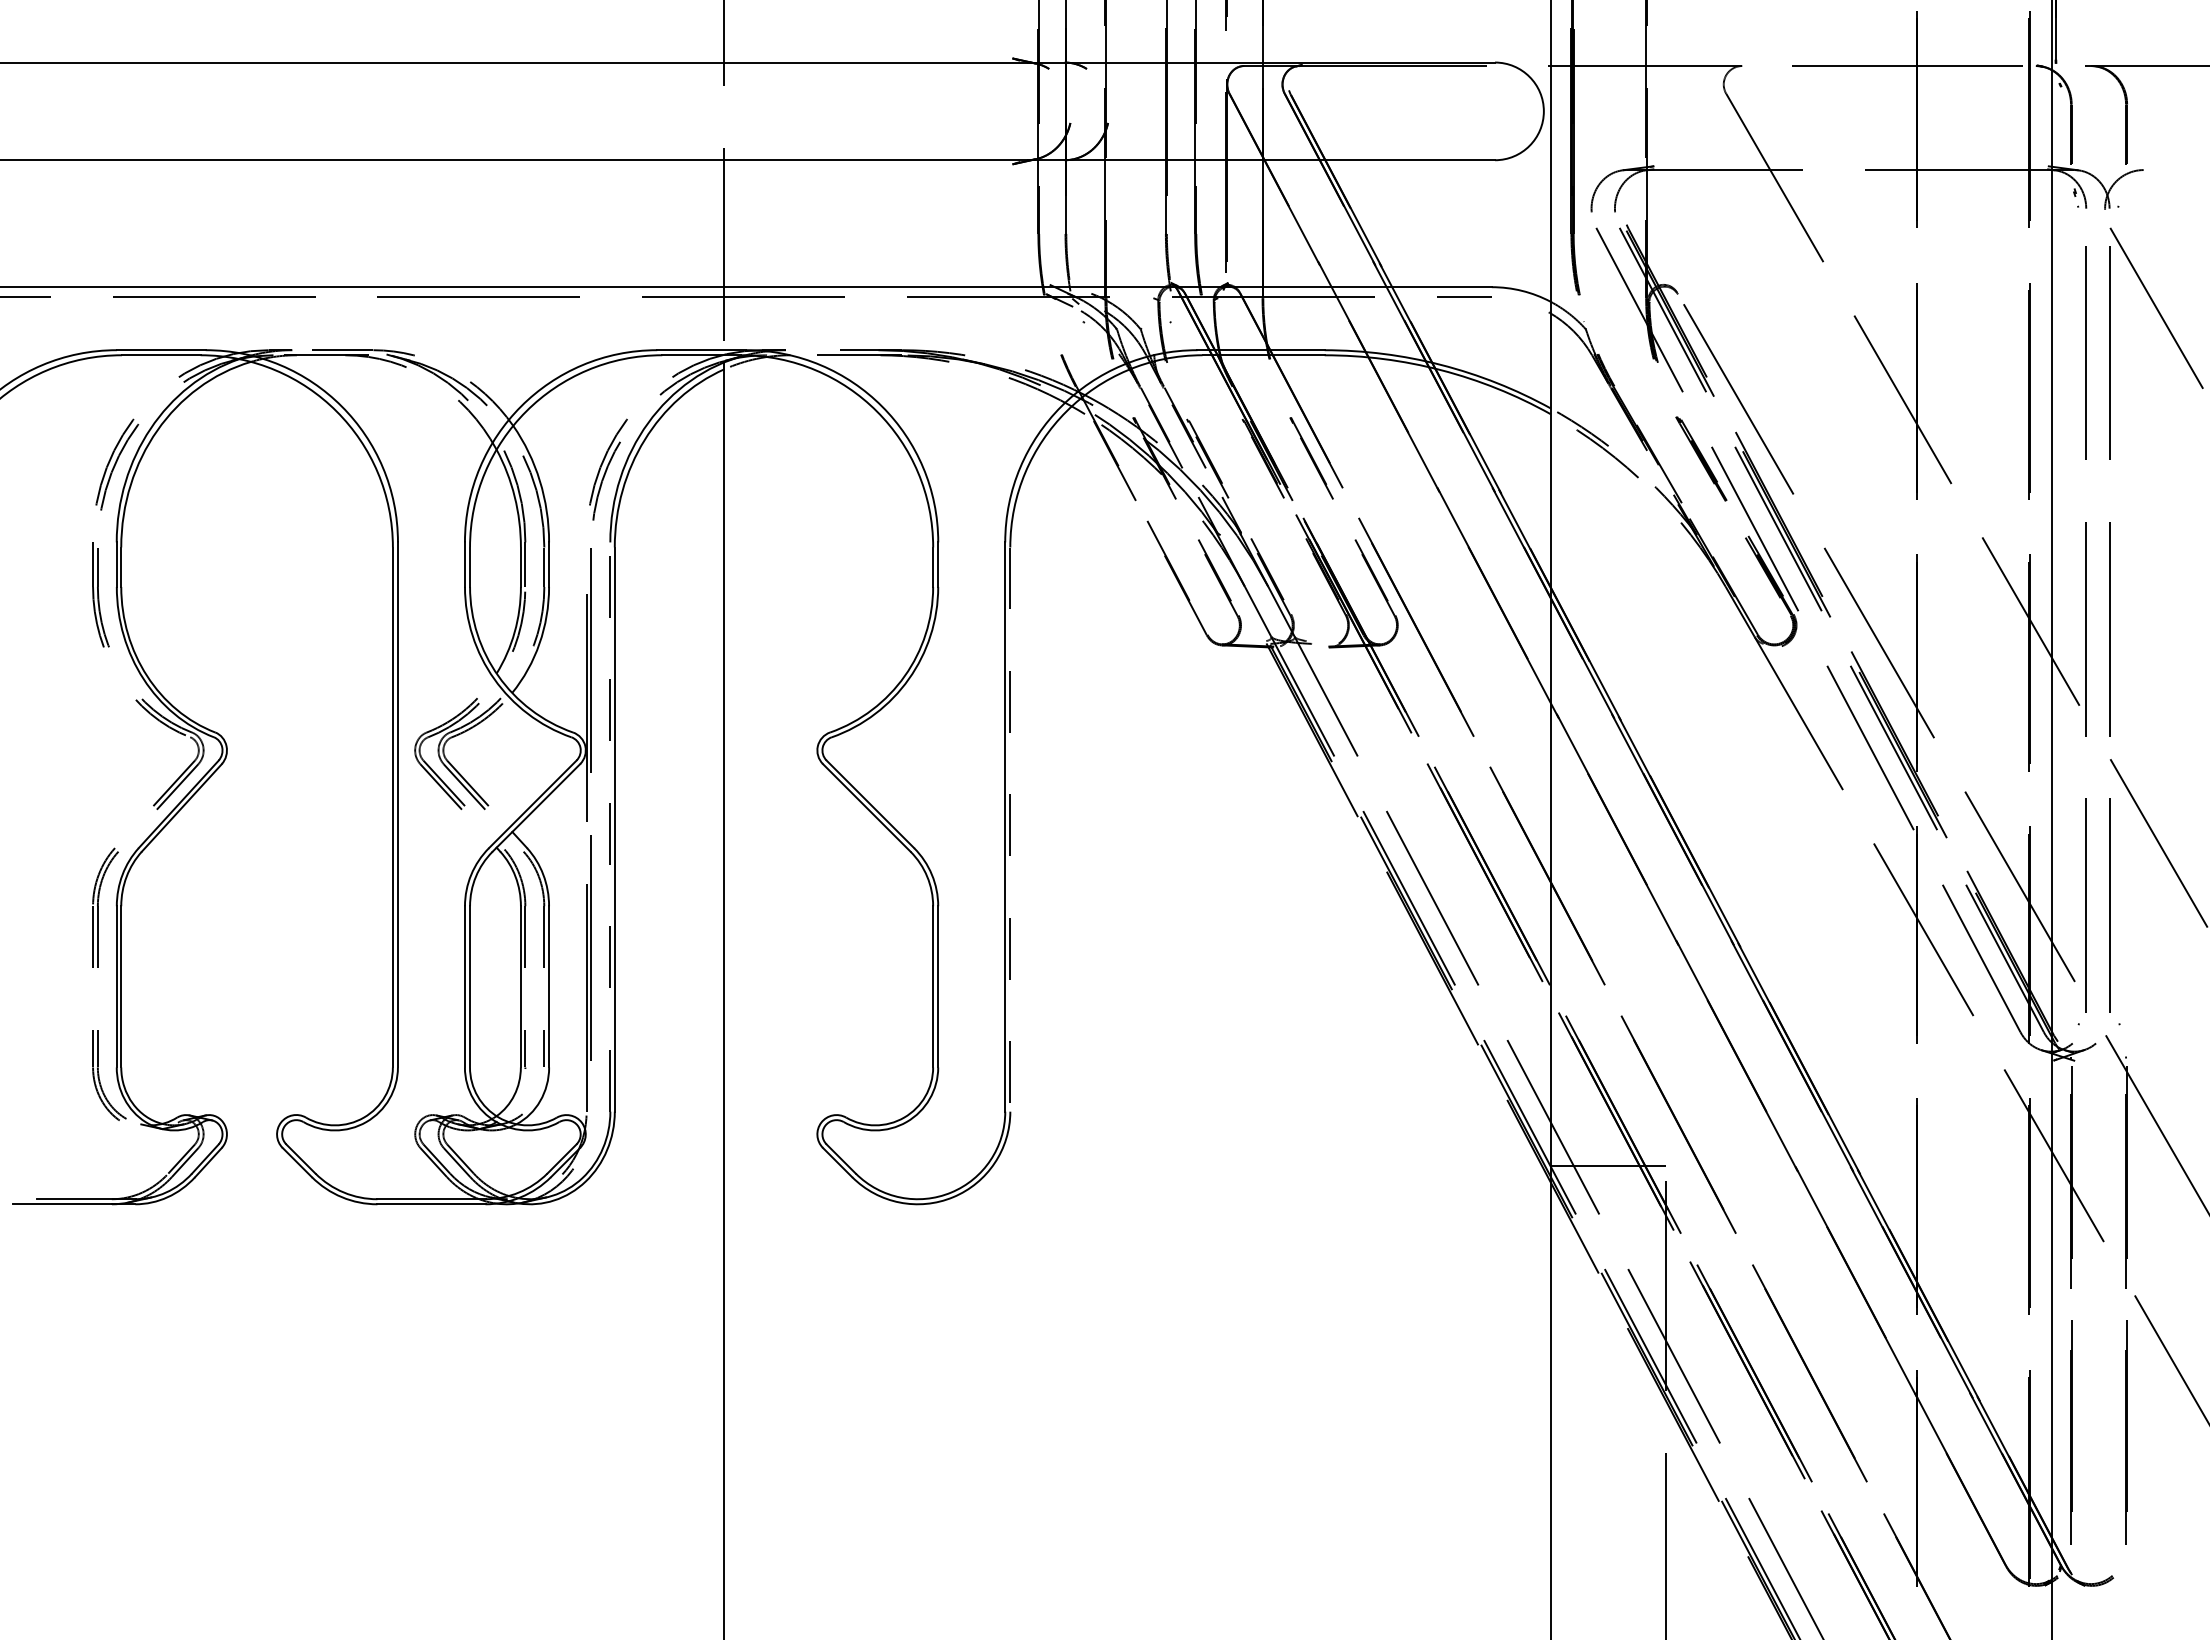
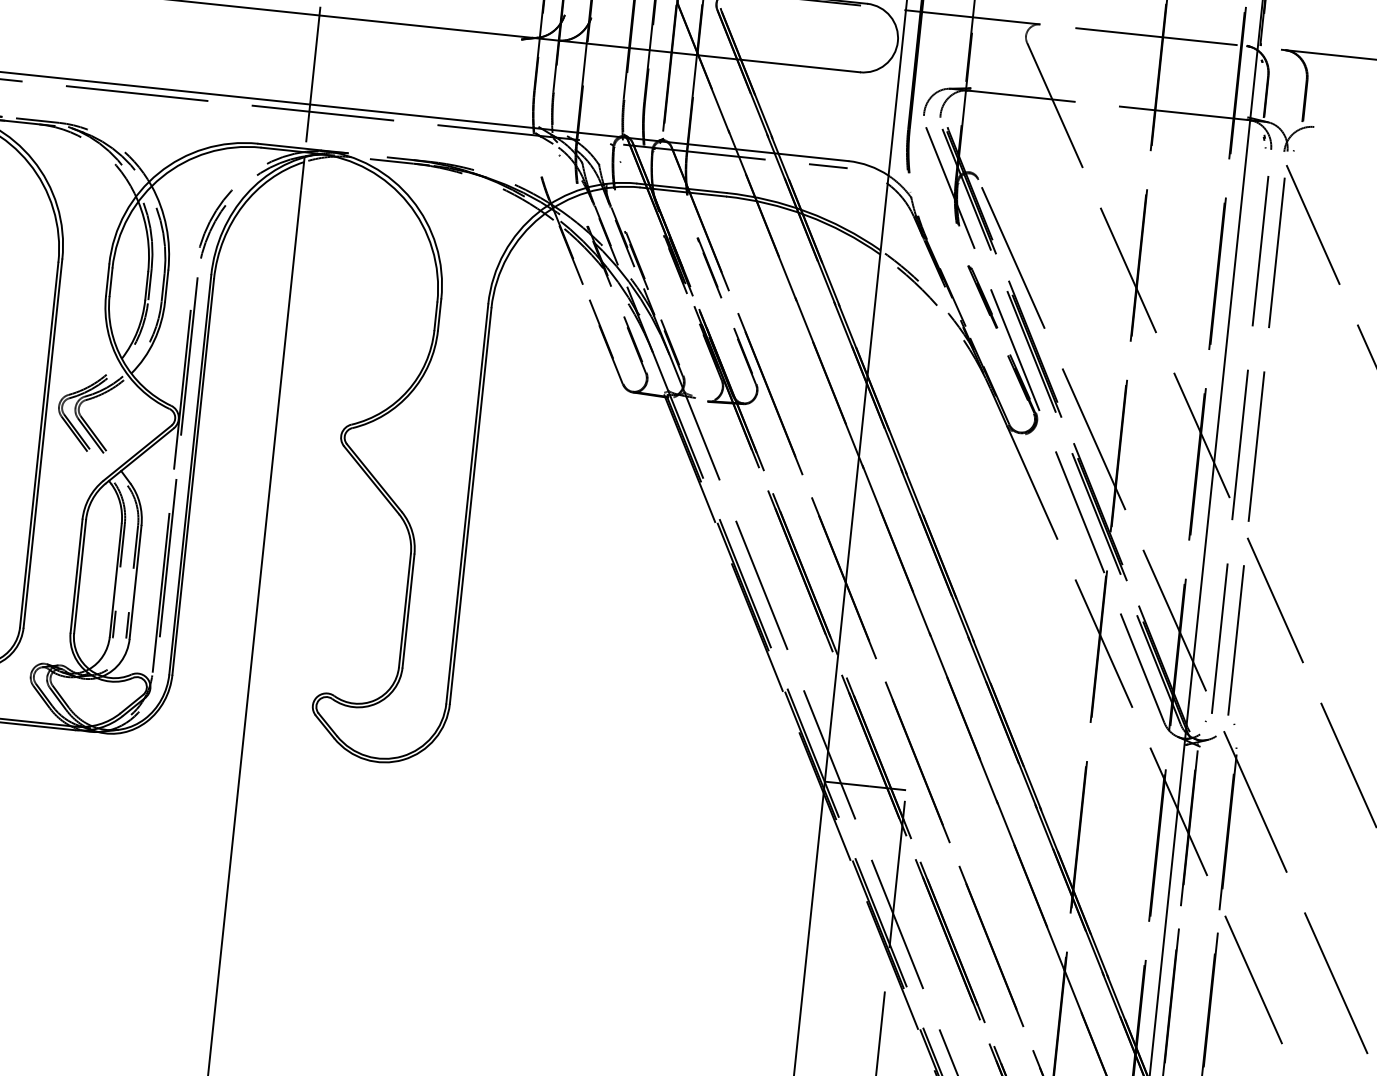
line: (610, 827) -> (190, 475), dashed -> solid
line: (1010, 830) -> (470, 506), dashed -> solid

